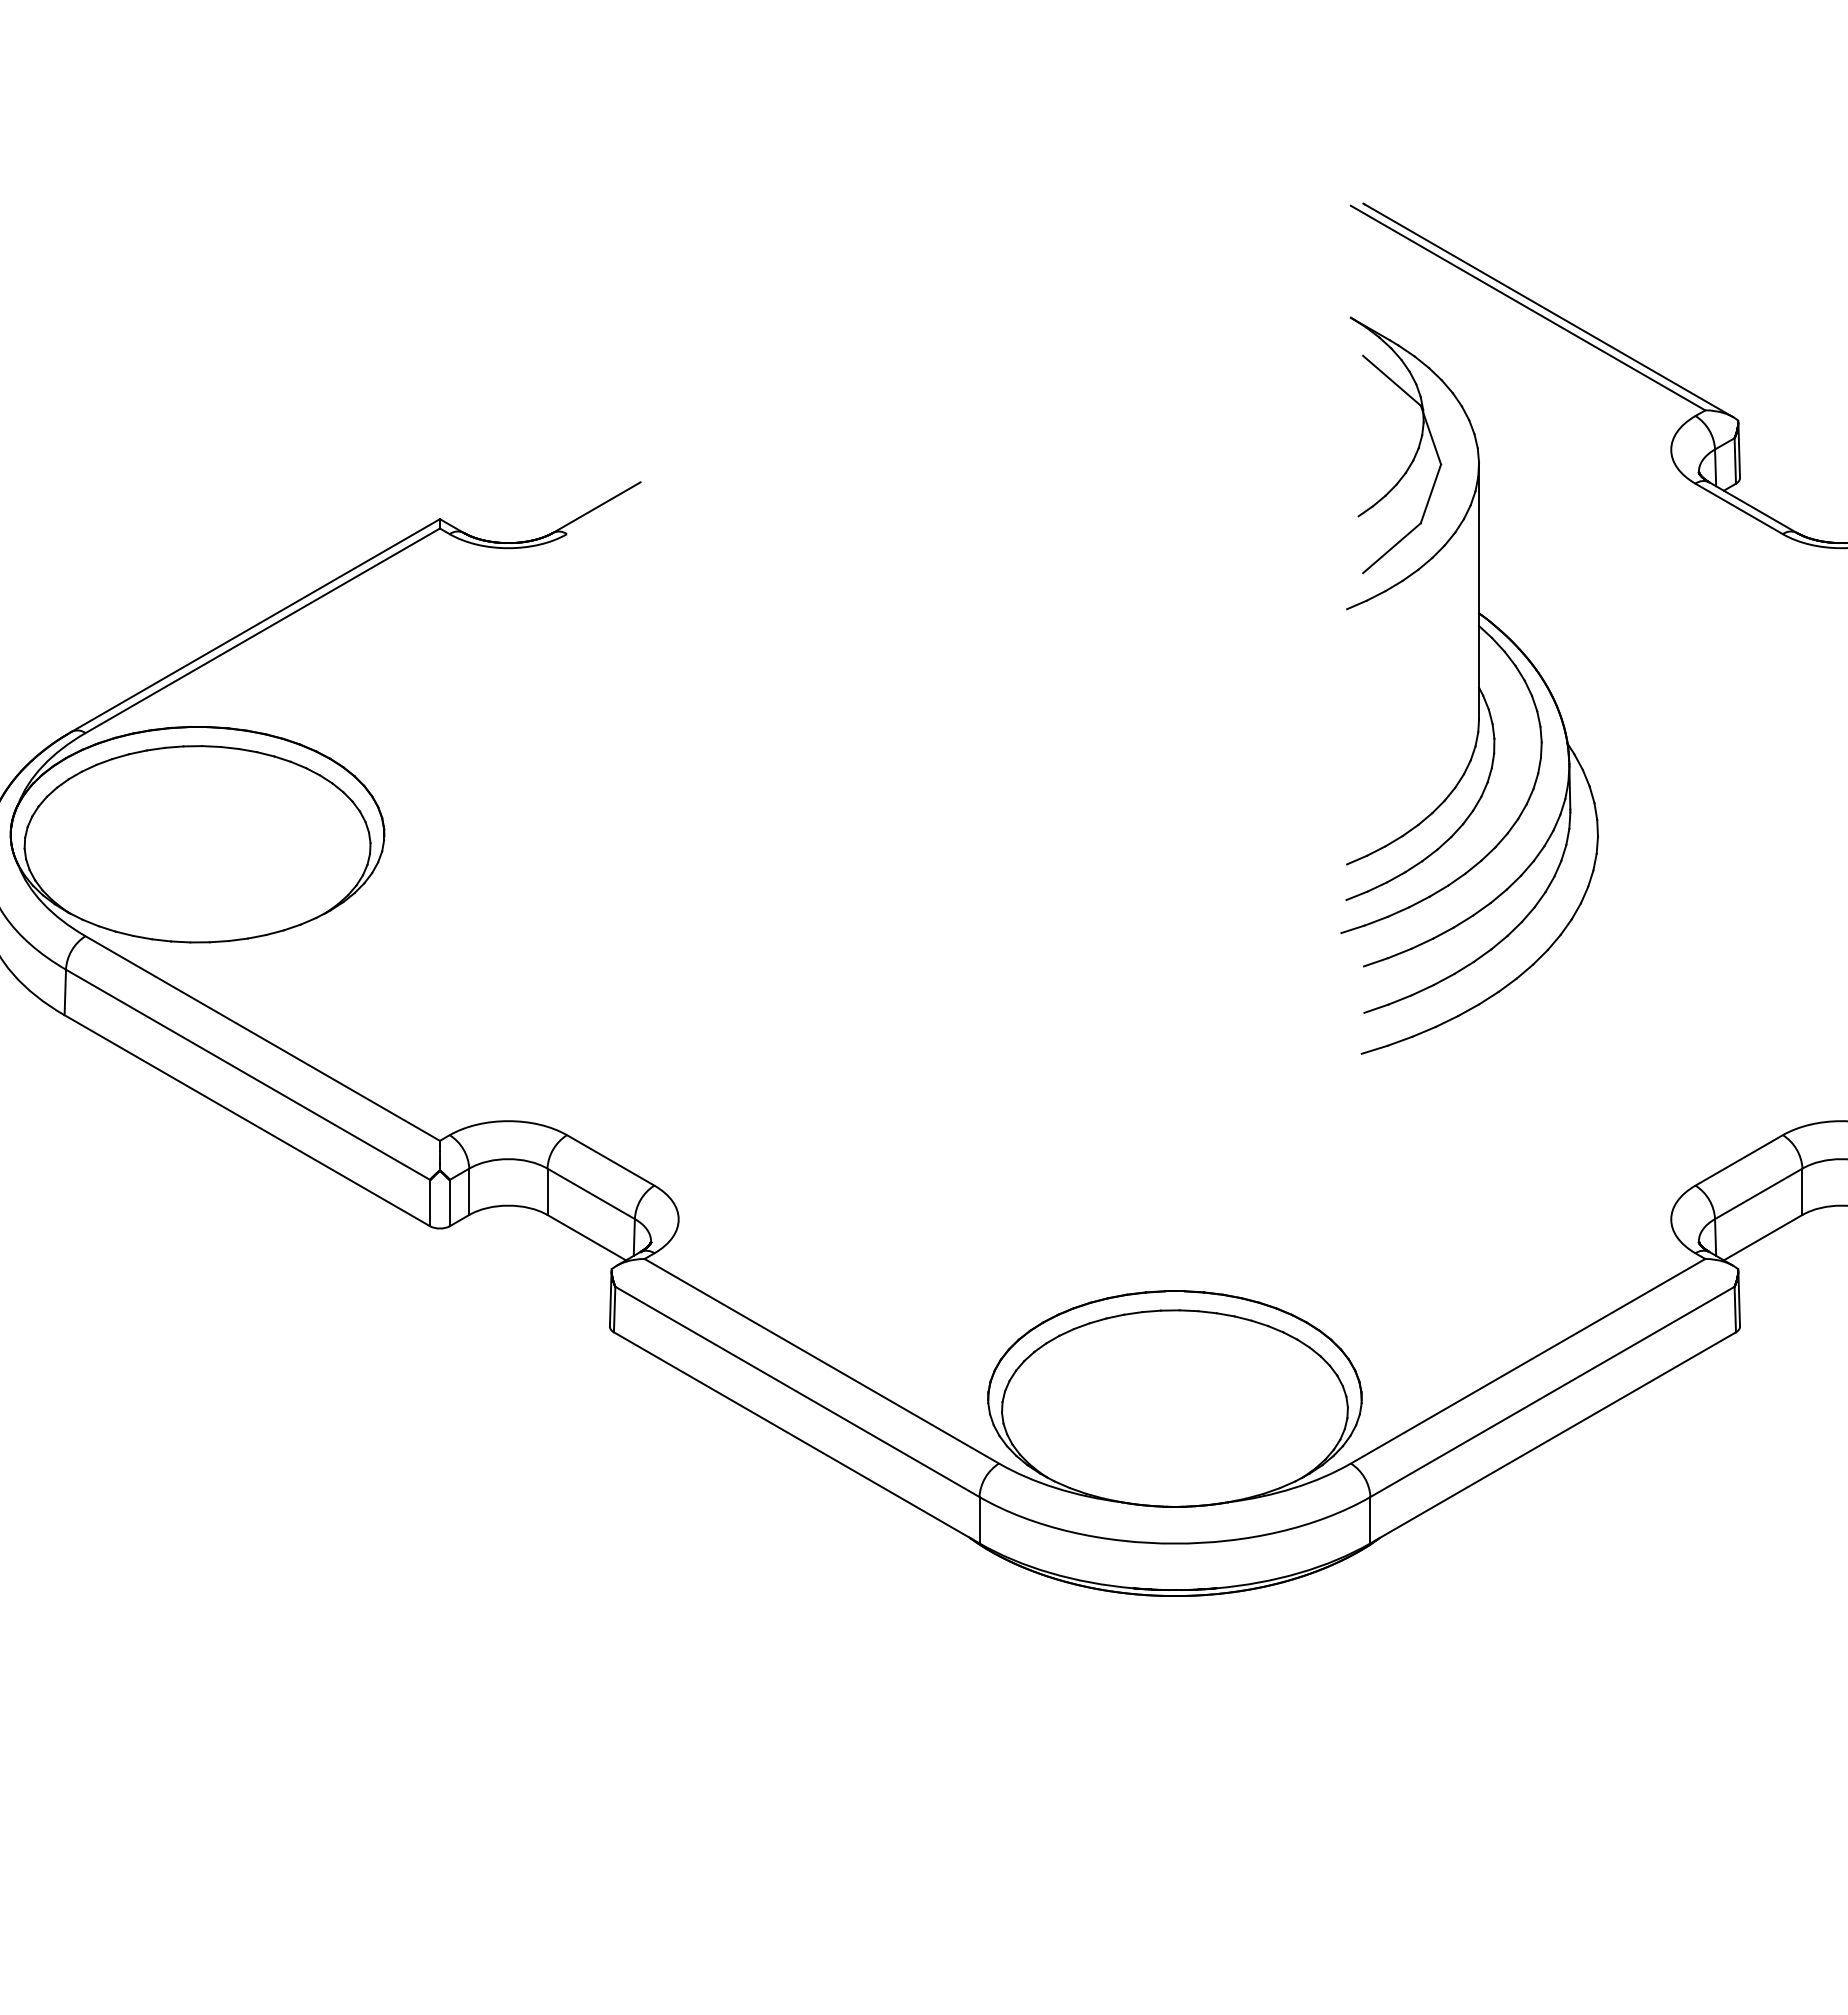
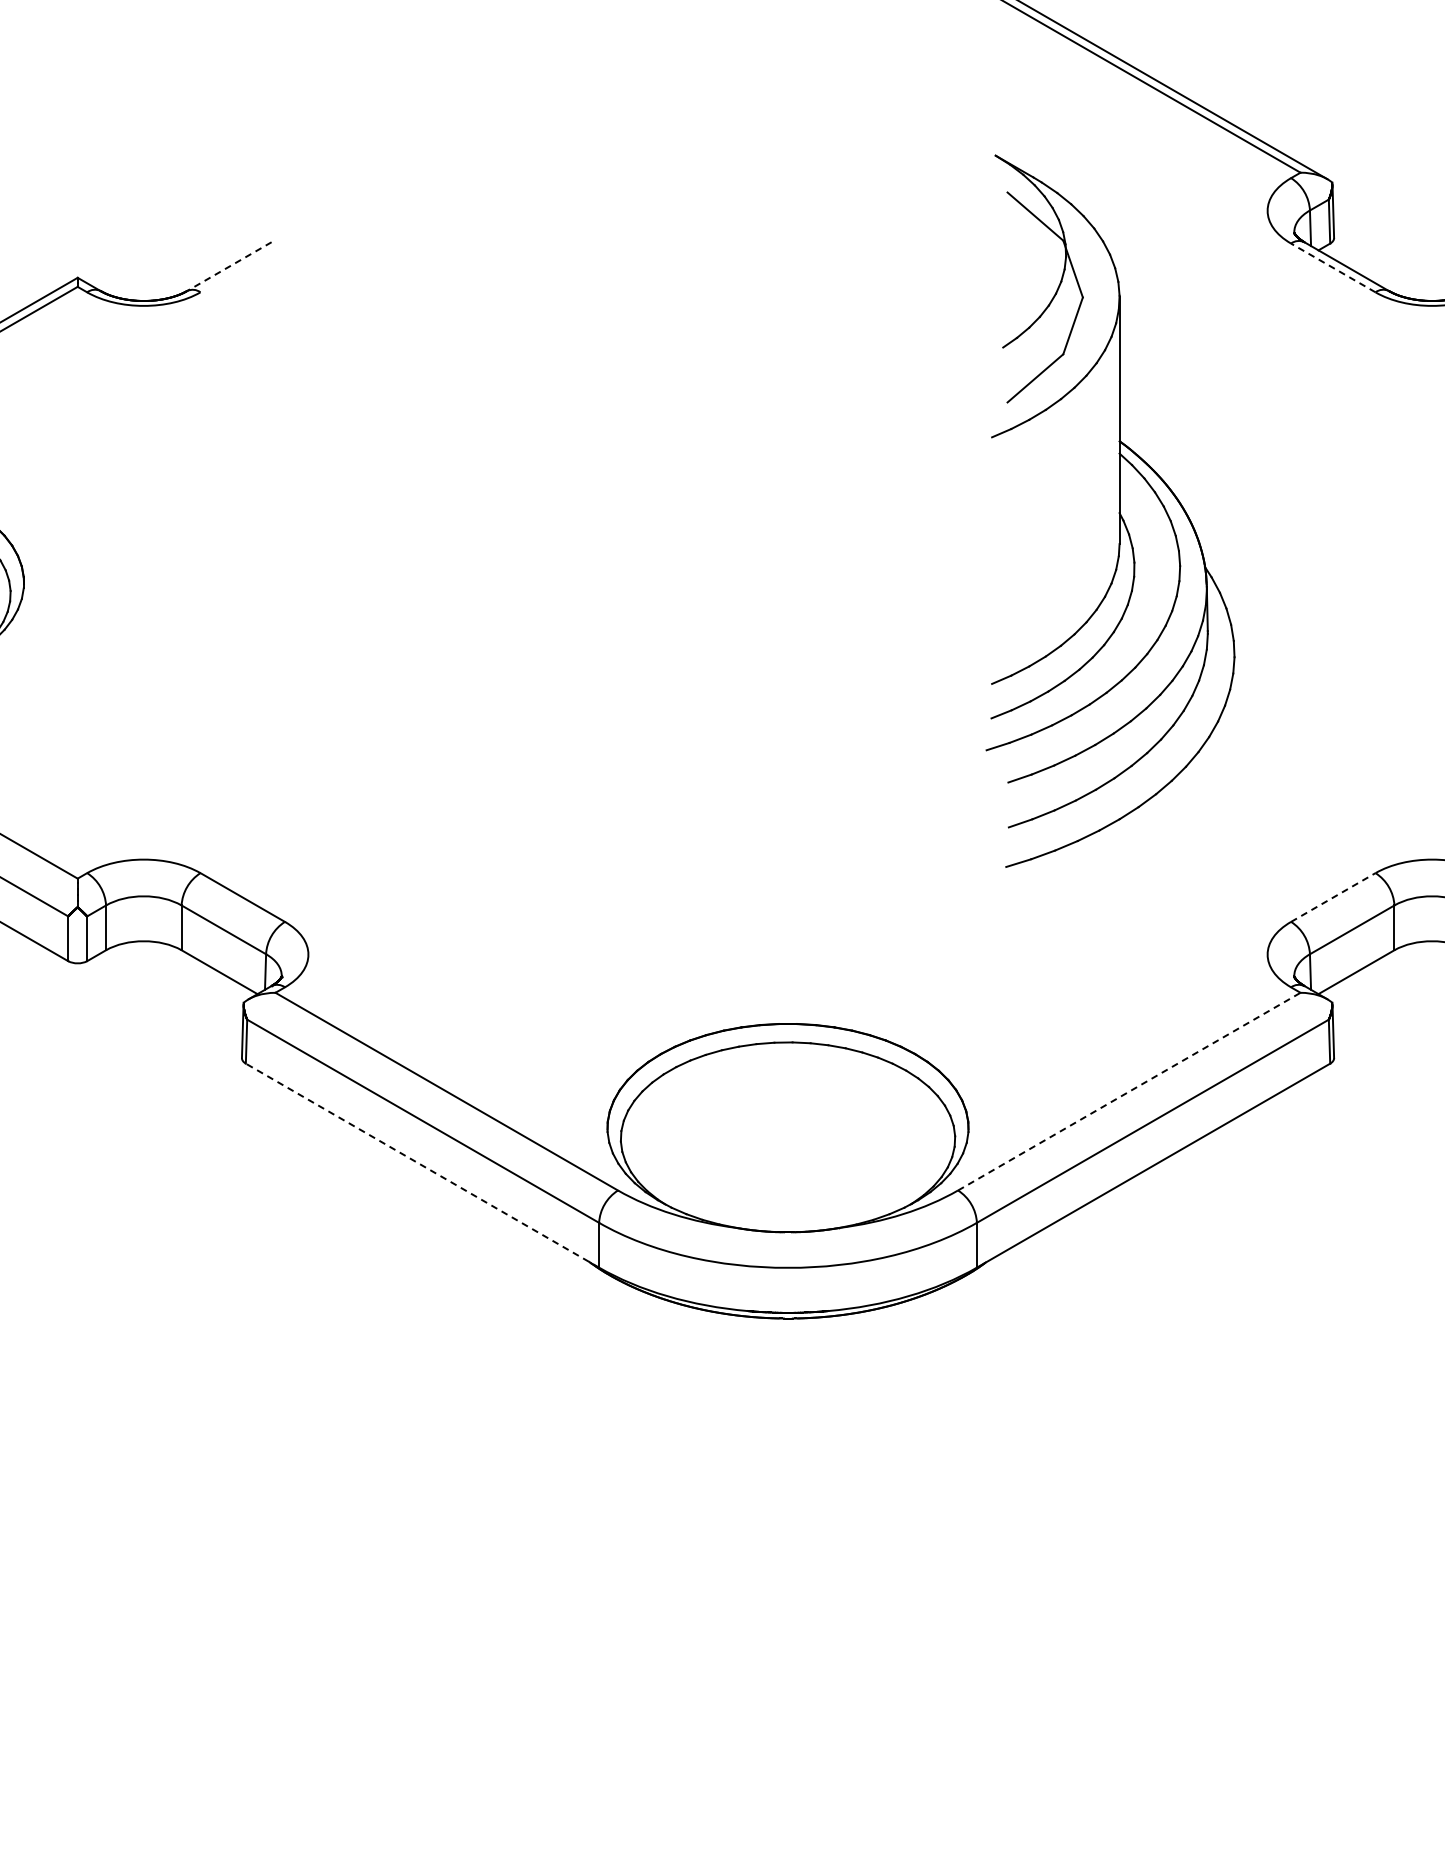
line: (596, 507) -> (228, 266), solid -> dashed
line: (1738, 508) -> (1332, 267), solid -> dashed
part: (1478, 685) -> (1119, 511), moved
line: (1739, 1160) -> (1333, 897), solid -> dashed
line: (1528, 1361) -> (1129, 1091), solid -> dashed
line: (796, 1437) -> (422, 1165), solid -> dashed

